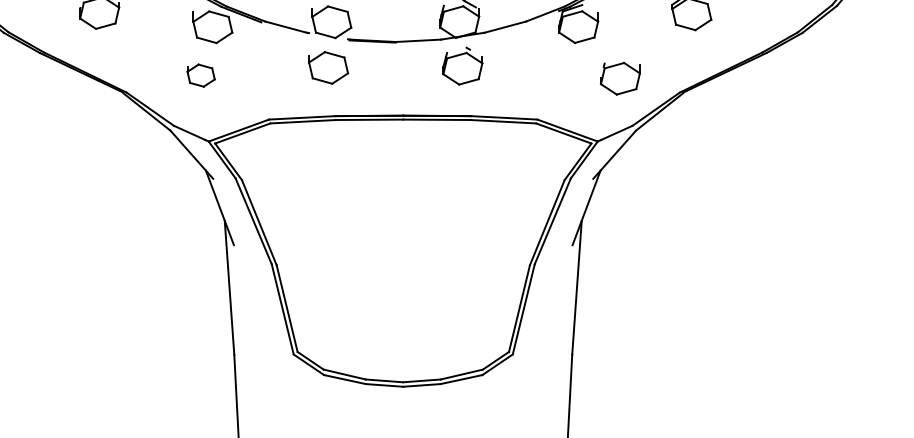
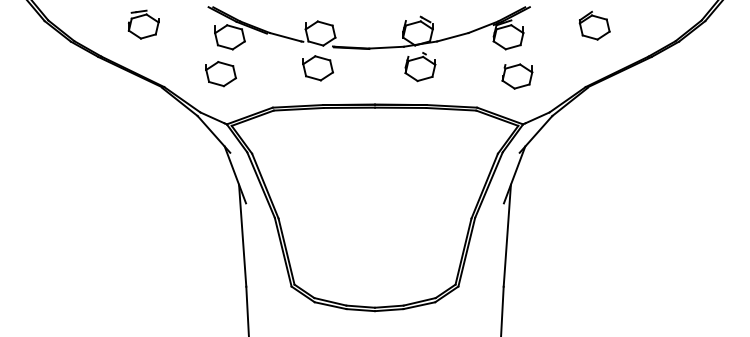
part: (200, 76) -> (220, 74), size x1.43
part: (620, 78) -> (517, 76), moved

